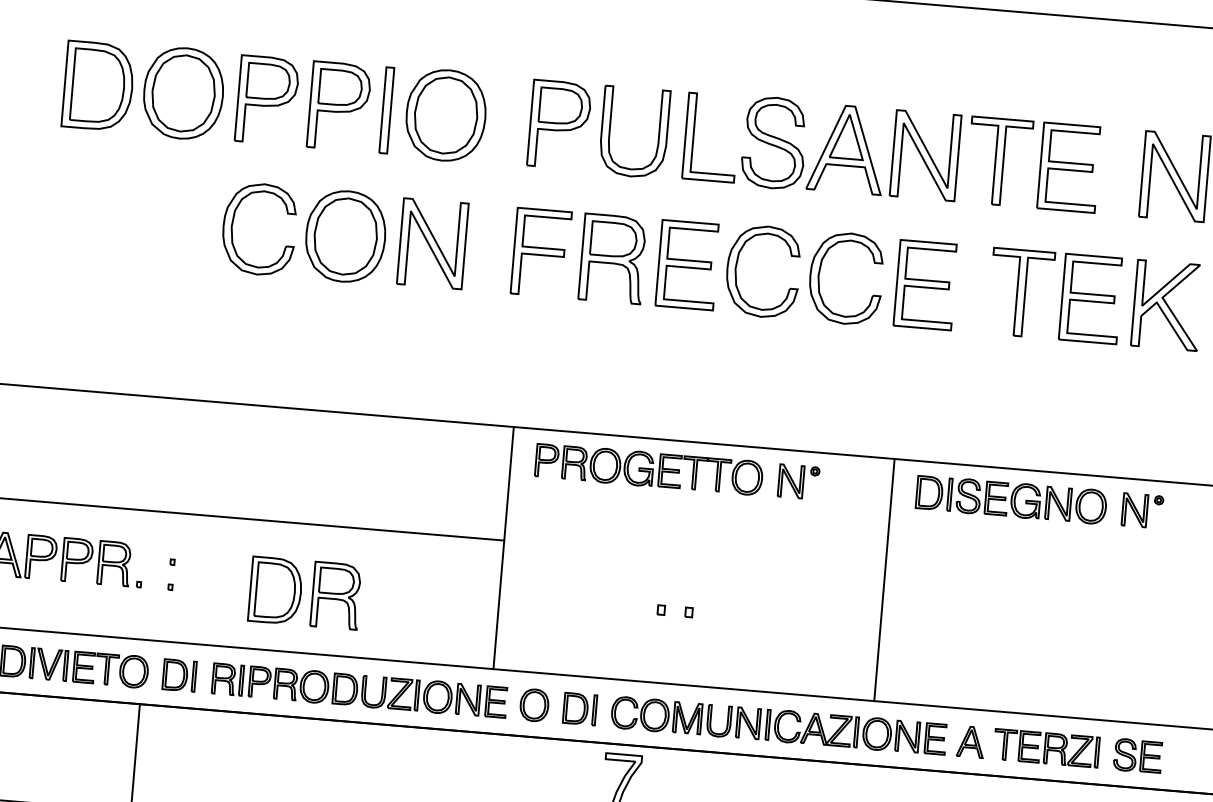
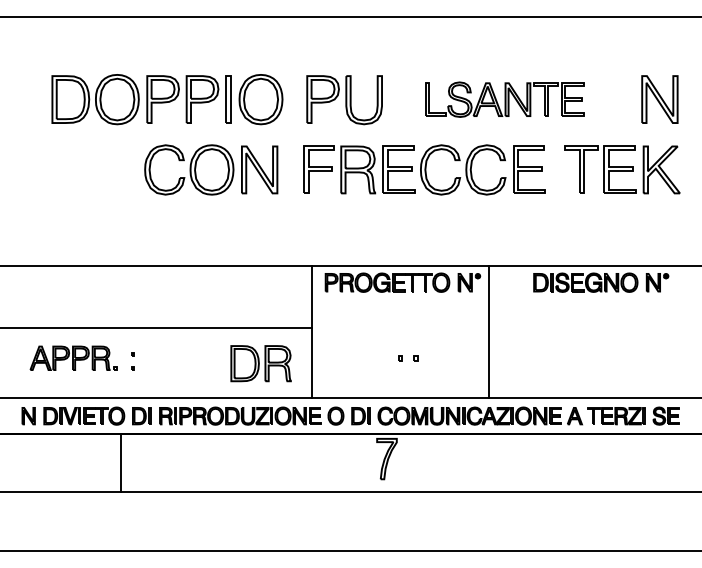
part: (890, 152) -> (504, 99), size x0.7
line: (884, 579) -> (489, 331), moved
part: (303, 592) -> (260, 363), moved

